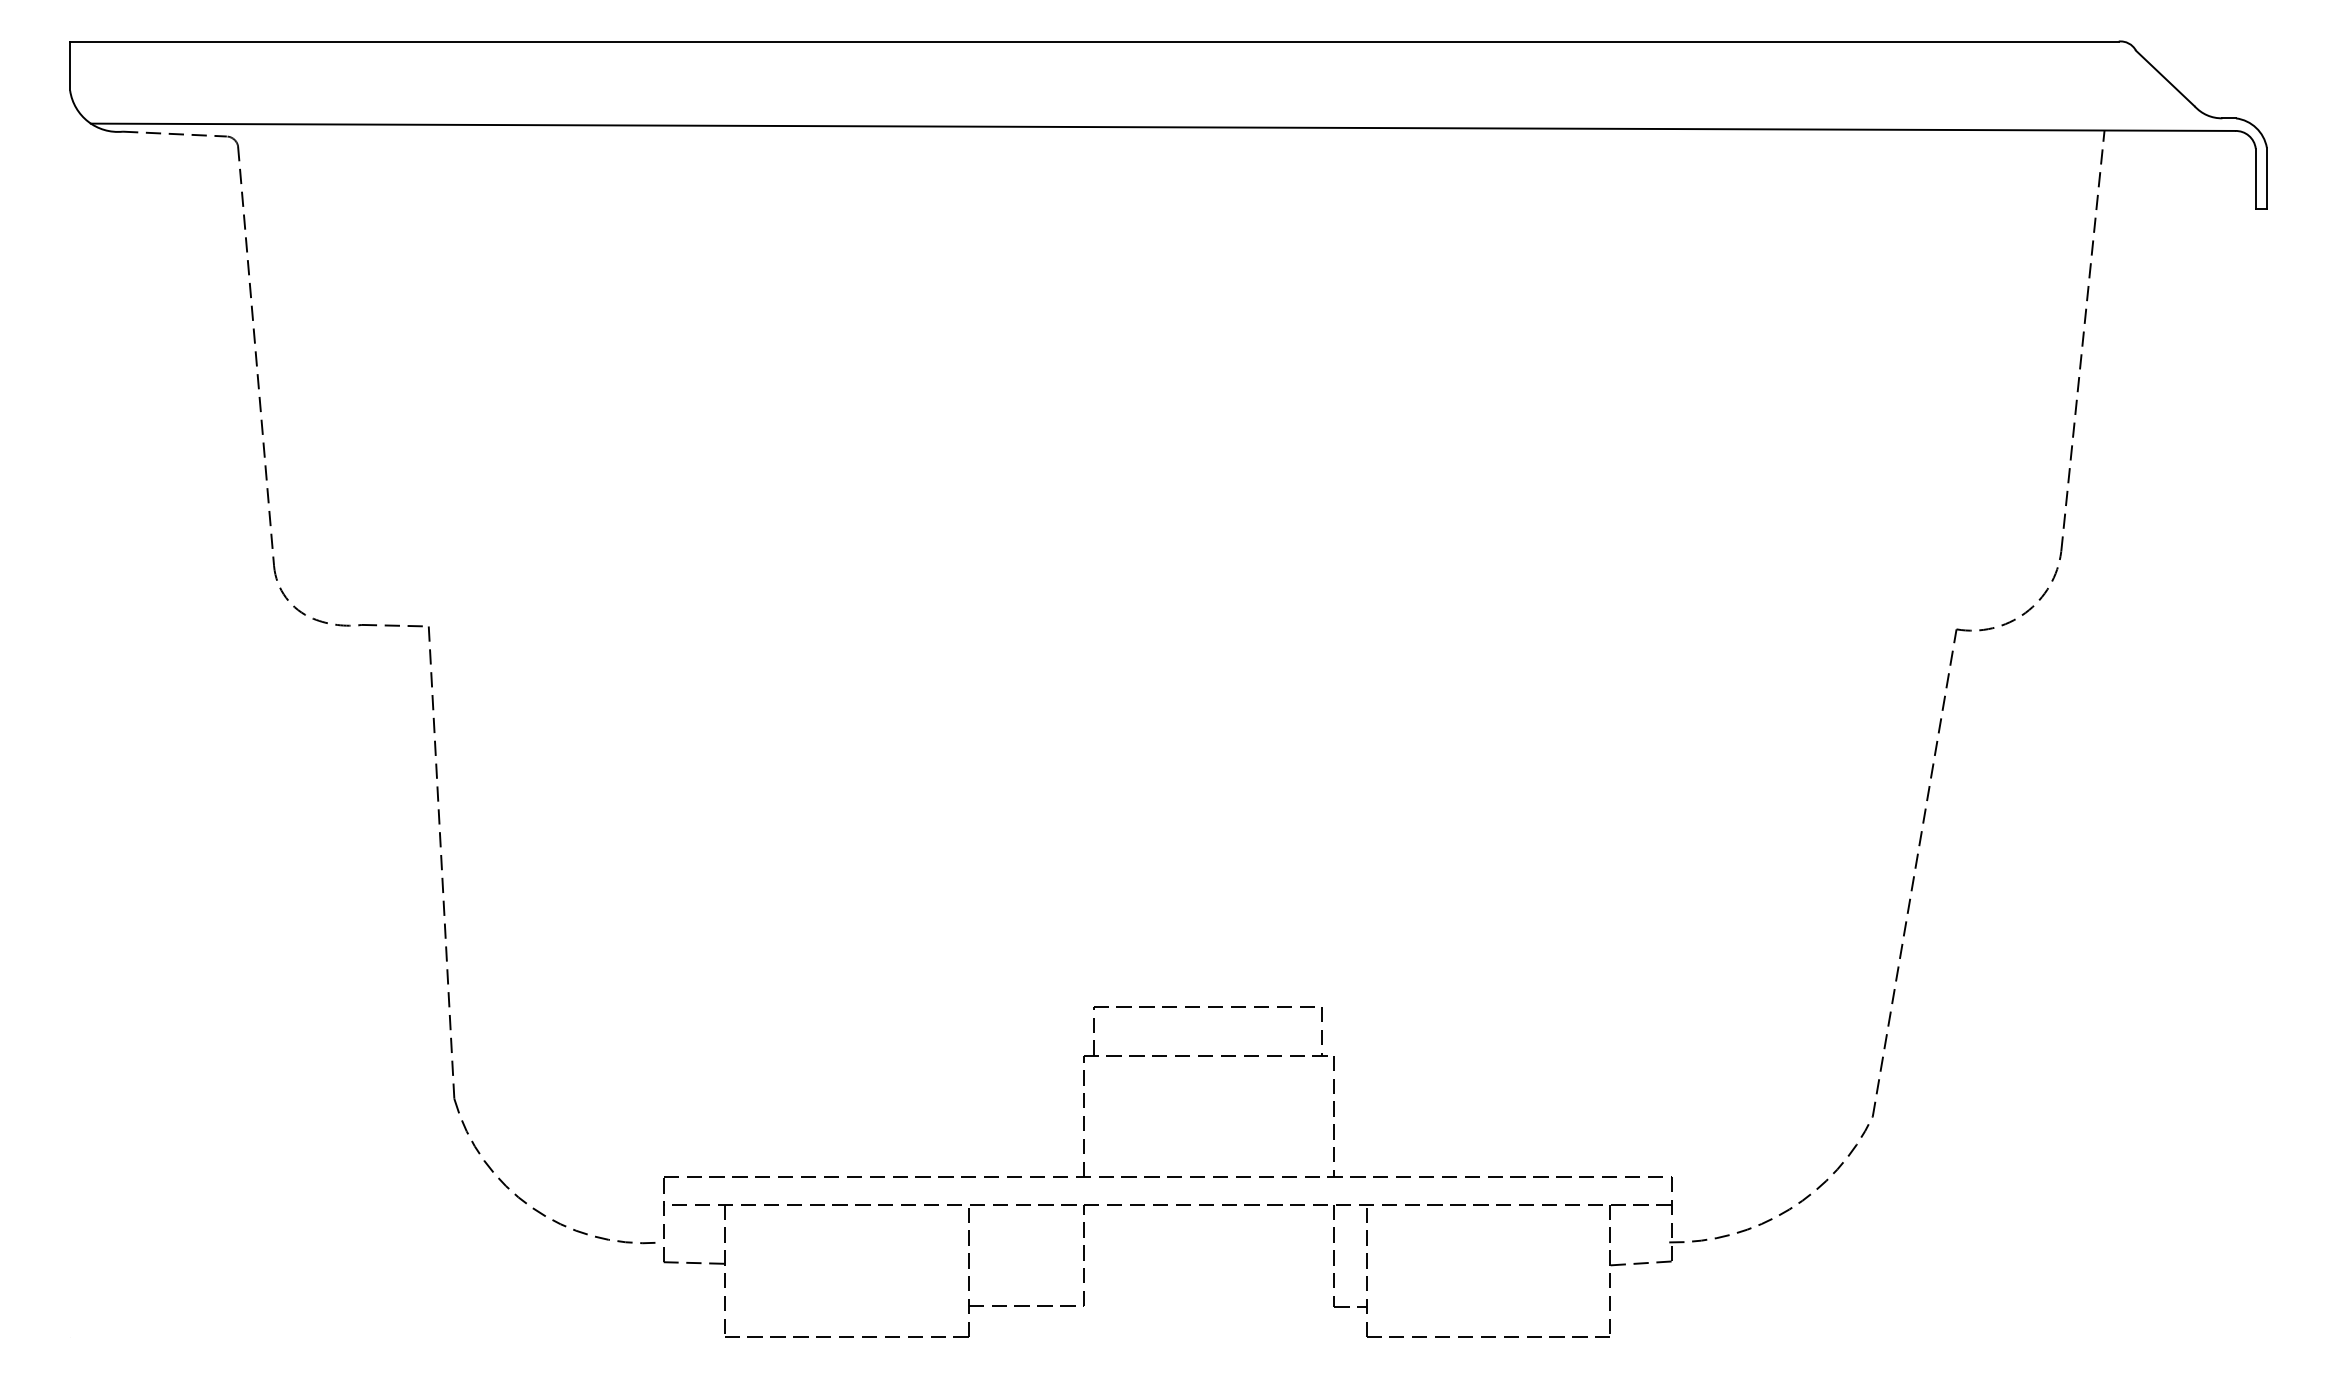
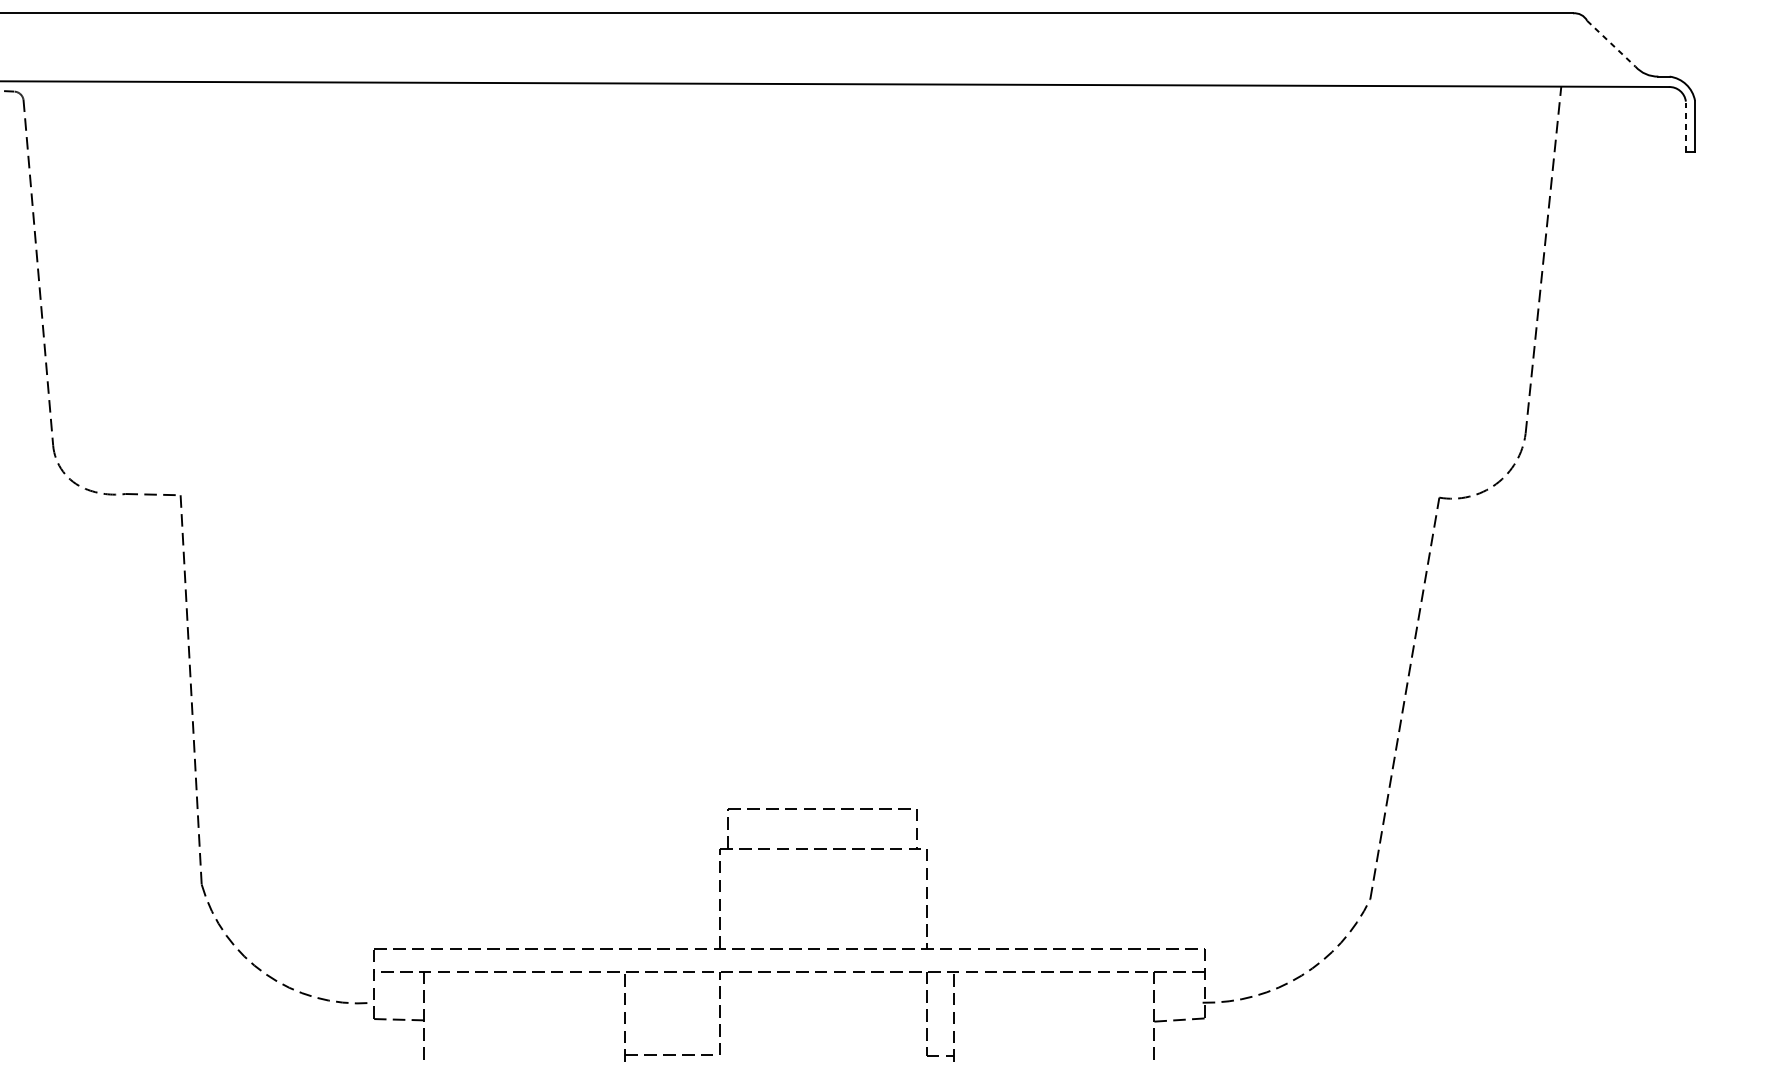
line: (2165, 78) -> (1611, 43), solid -> dashed
line: (2255, 178) -> (1685, 126), solid -> dashed

